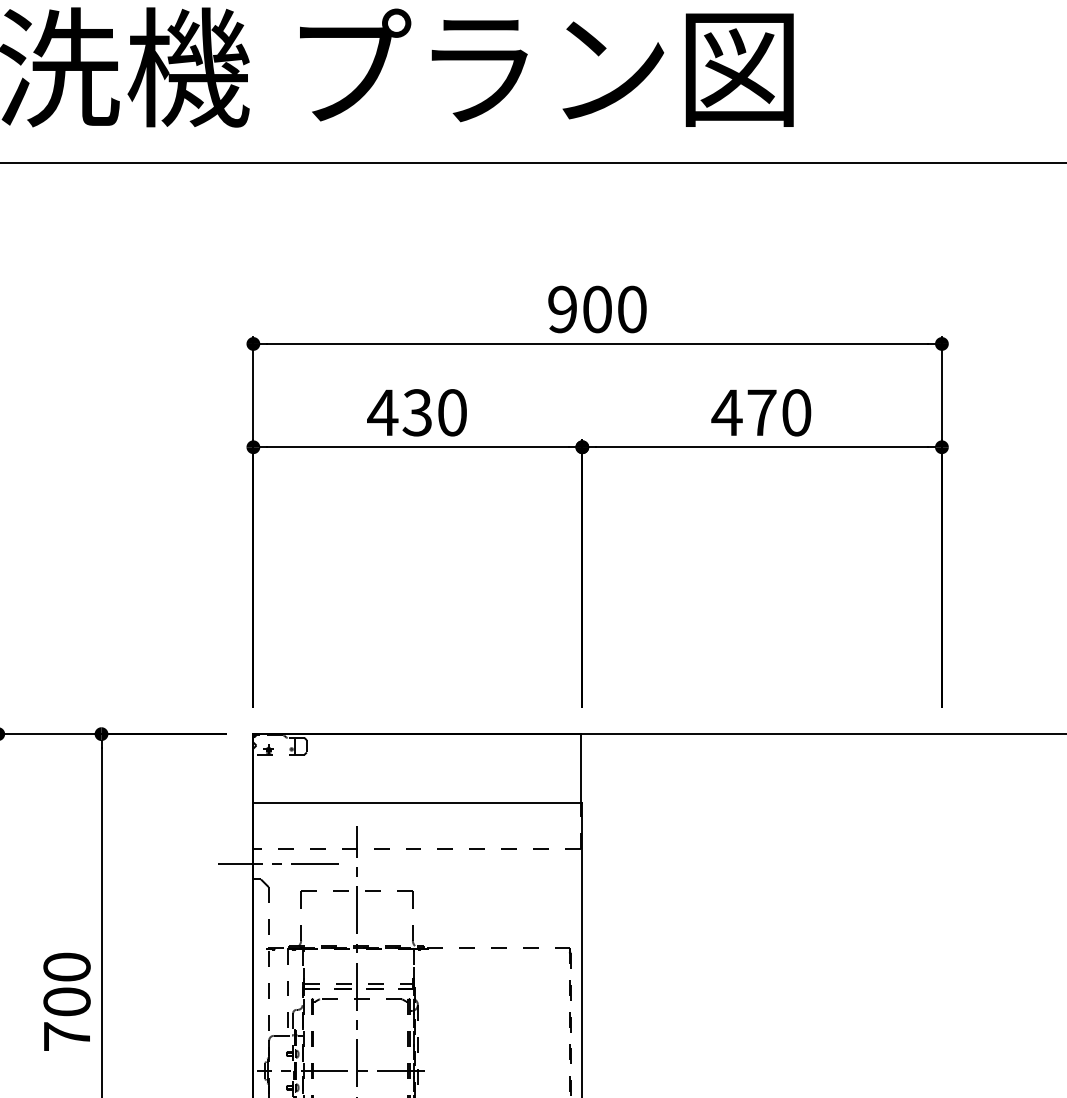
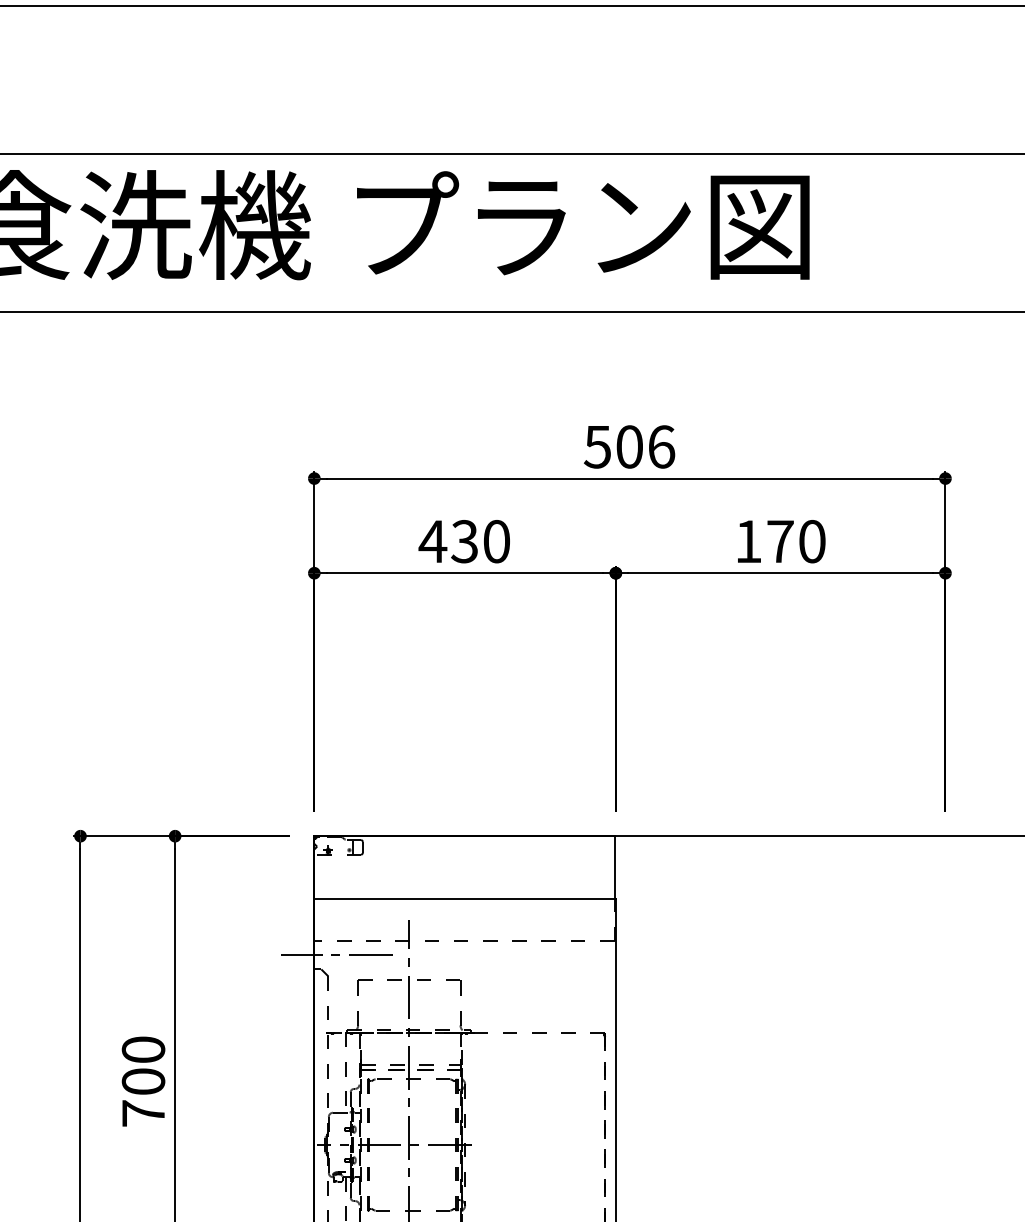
text: (597, 308) -> (629, 446), 900 -> 506
text: (727, 412) -> (748, 541), 470 -> 170

